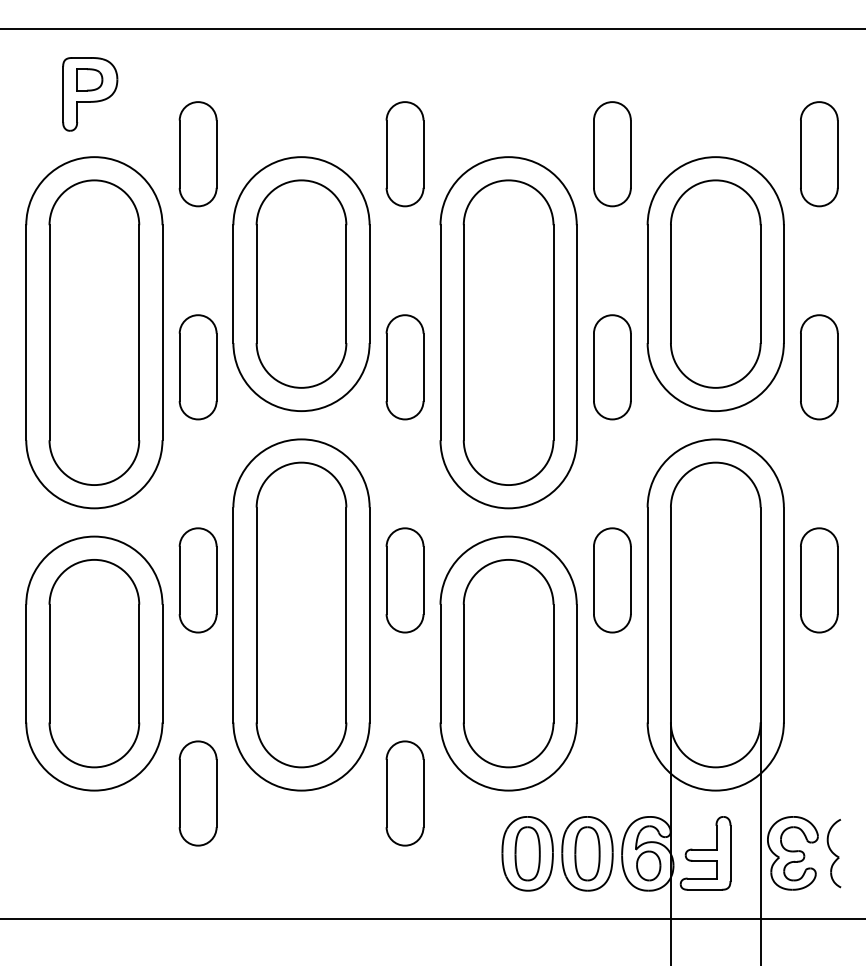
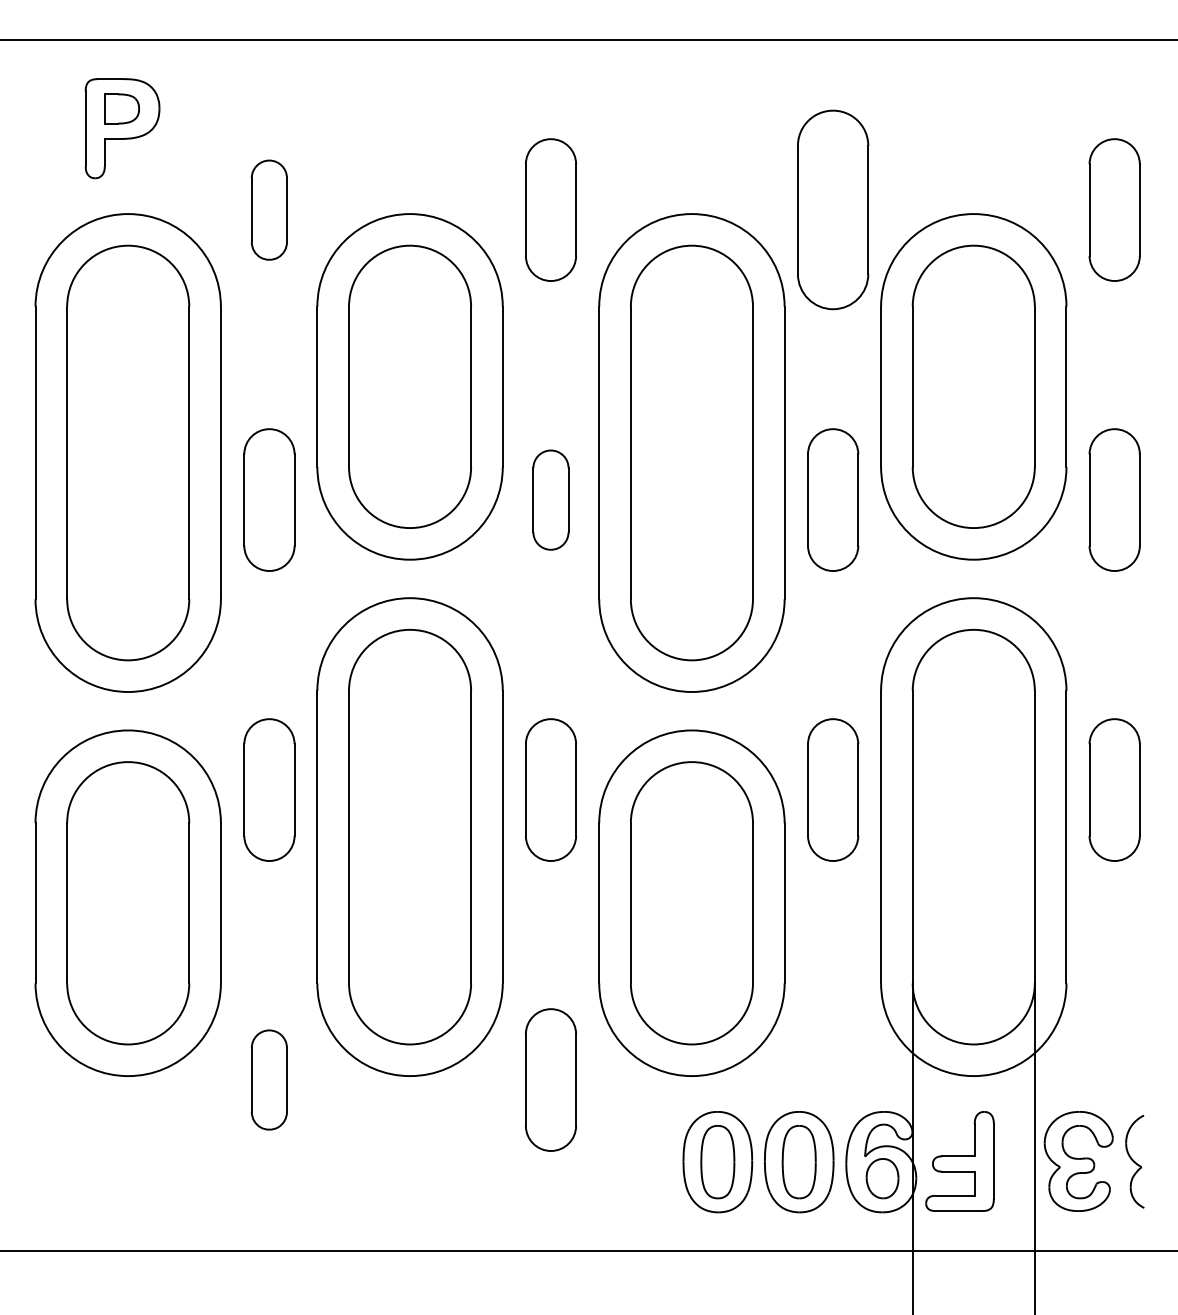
part: (197, 154) -> (268, 210), size x0.7
part: (612, 154) -> (833, 210), size x1.4
part: (404, 367) -> (550, 500), size x0.7
part: (197, 793) -> (268, 1080), size x0.7

